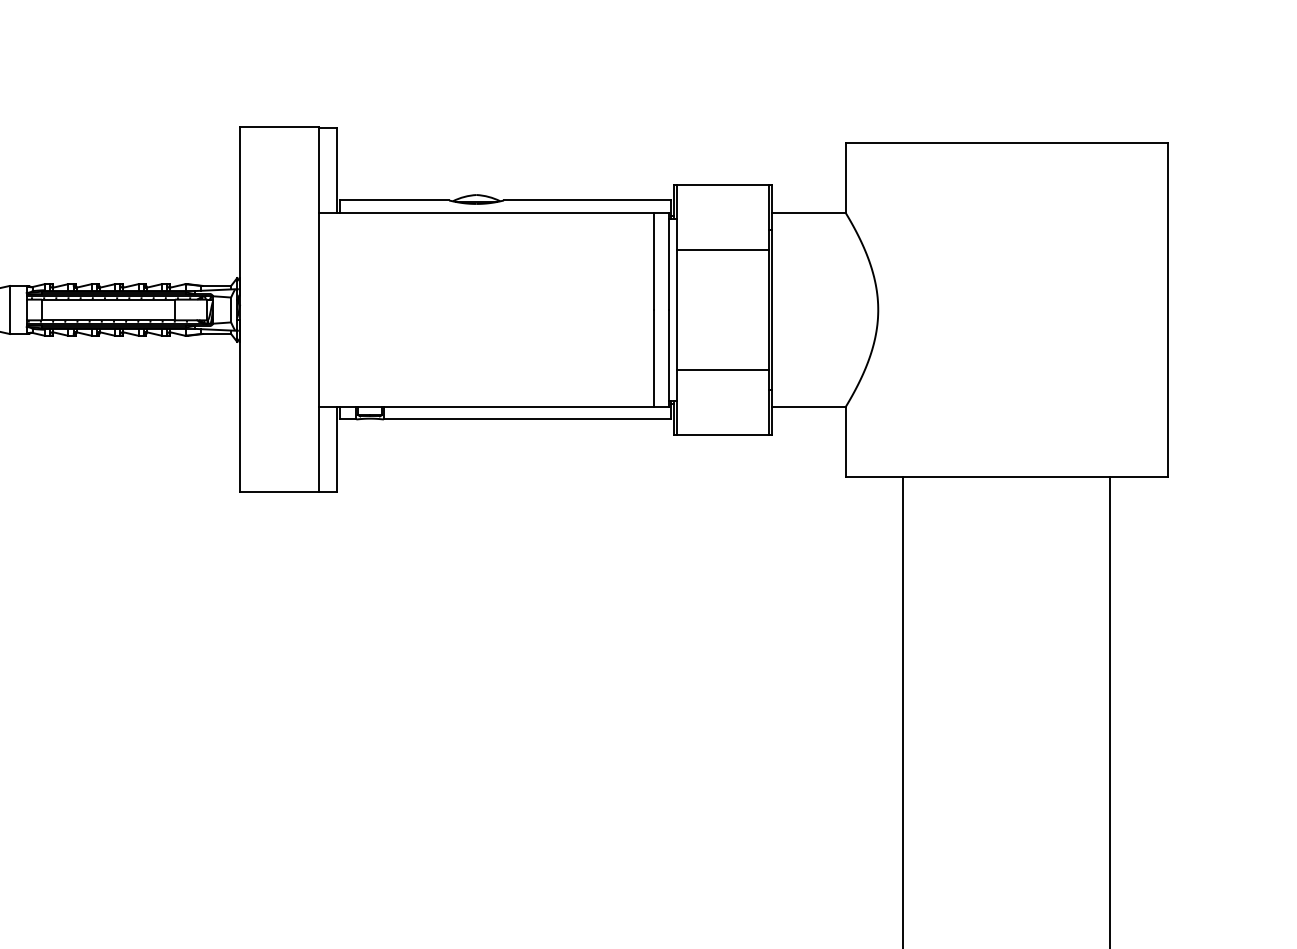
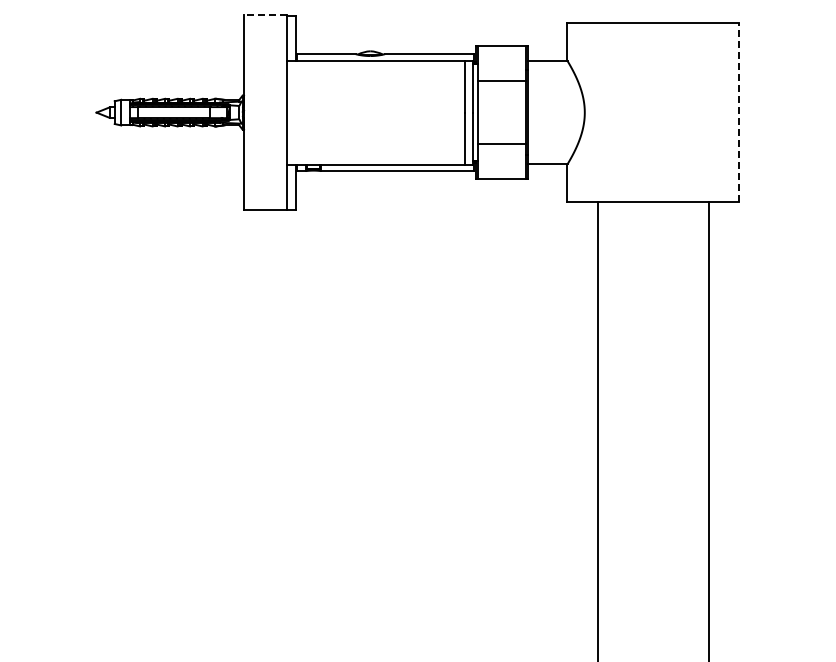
line: (278, 127) -> (264, 15), solid -> dashed
line: (1168, 309) -> (739, 112), solid -> dashed

